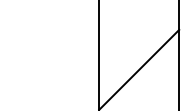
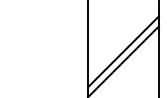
line: (139, 58) -> (123, 51), added

